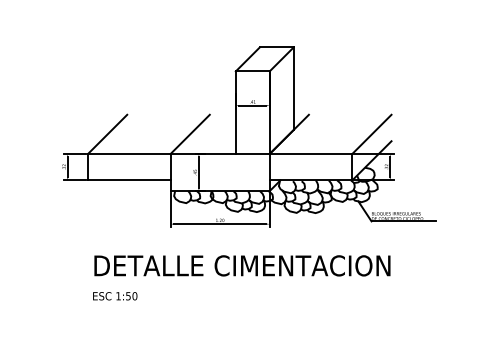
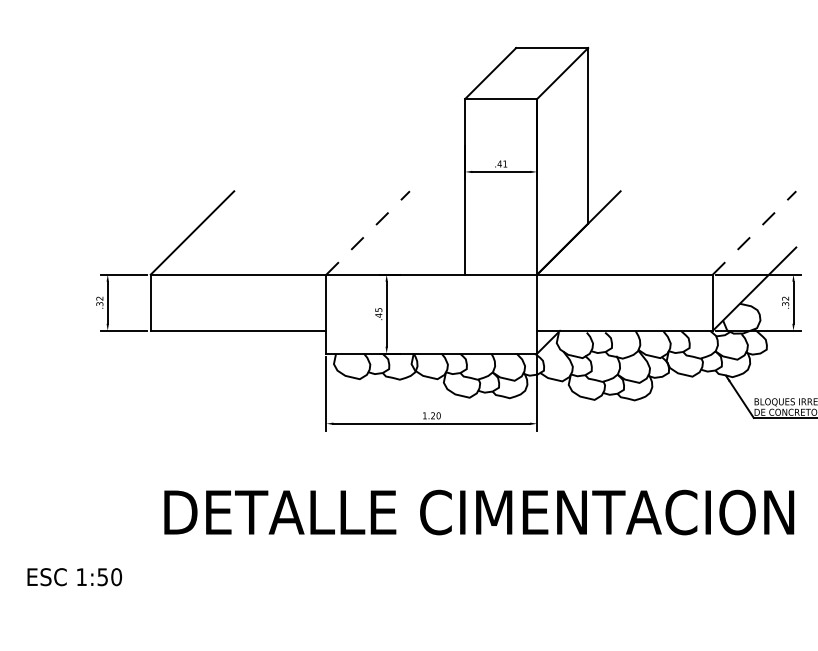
line: (190, 134) -> (368, 233), solid -> dashed
line: (371, 134) -> (753, 233), solid -> dashed
text: (115, 296) -> (75, 577), moved

